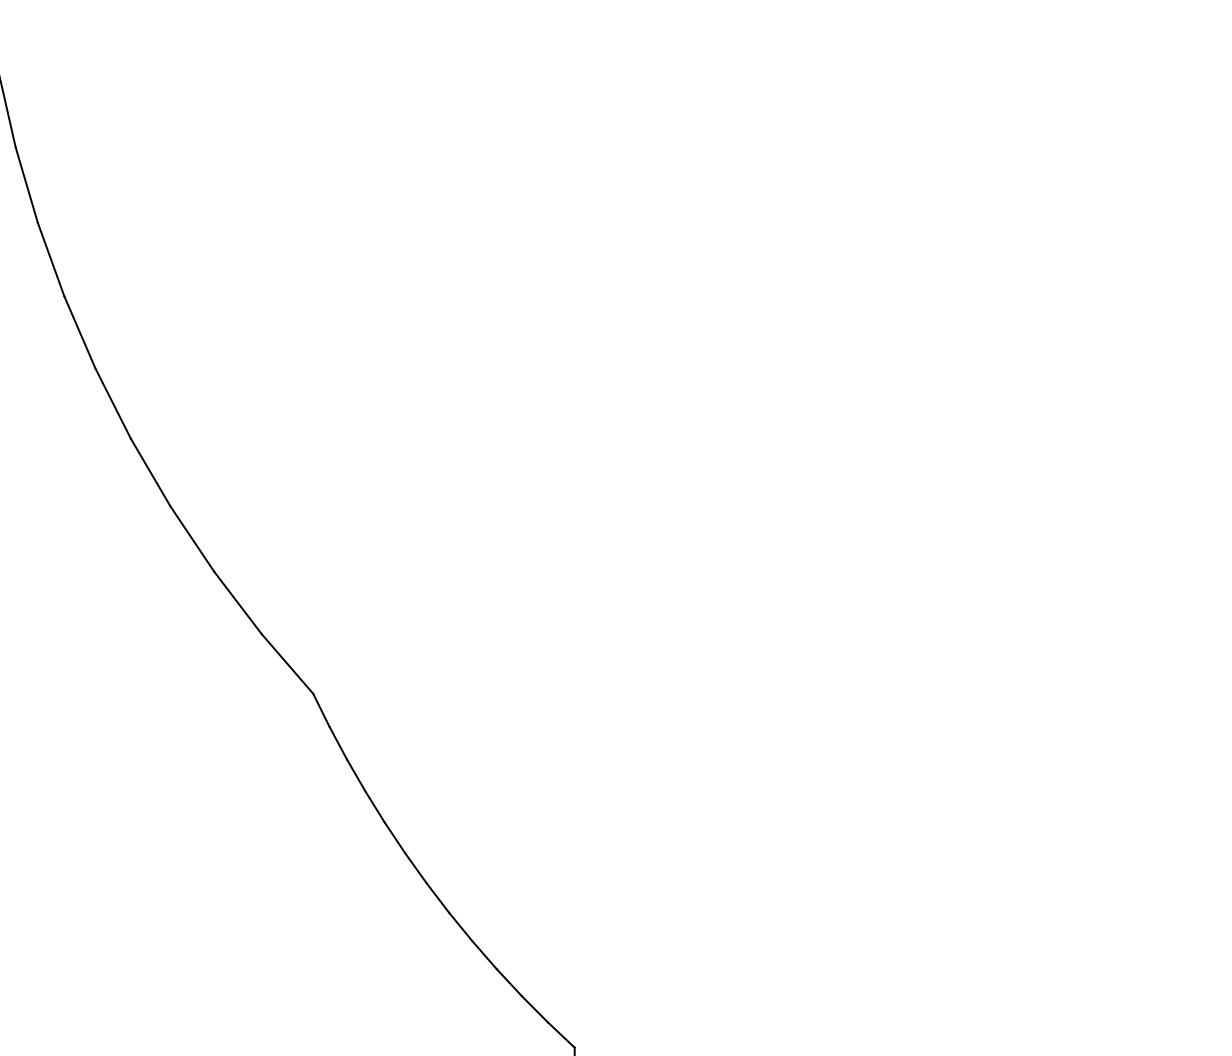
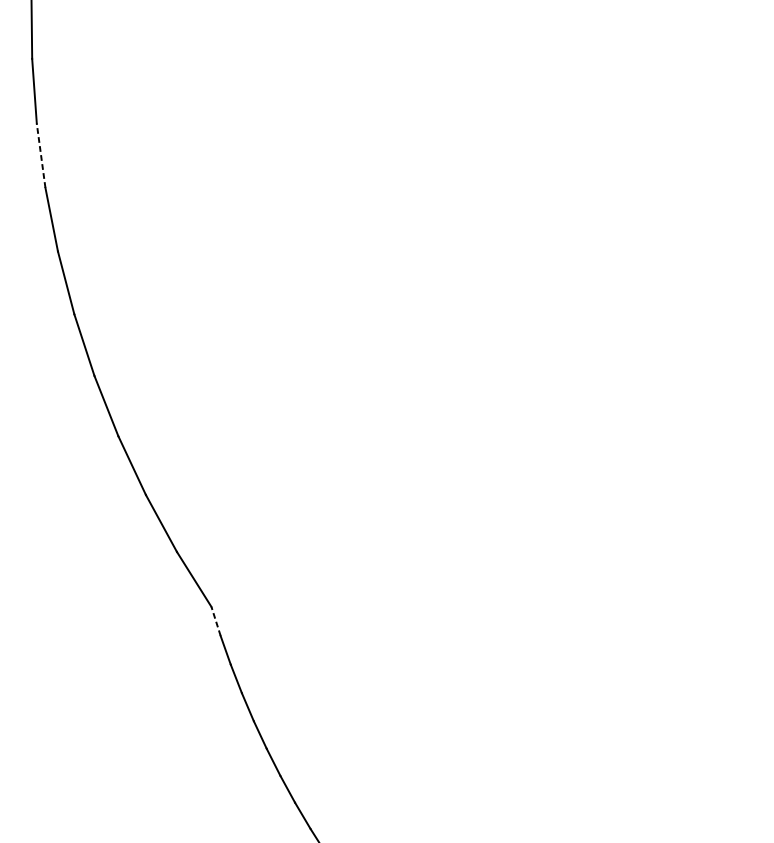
line: (26, 184) -> (41, 155), solid -> dashed
line: (321, 709) -> (216, 620), solid -> dashed

